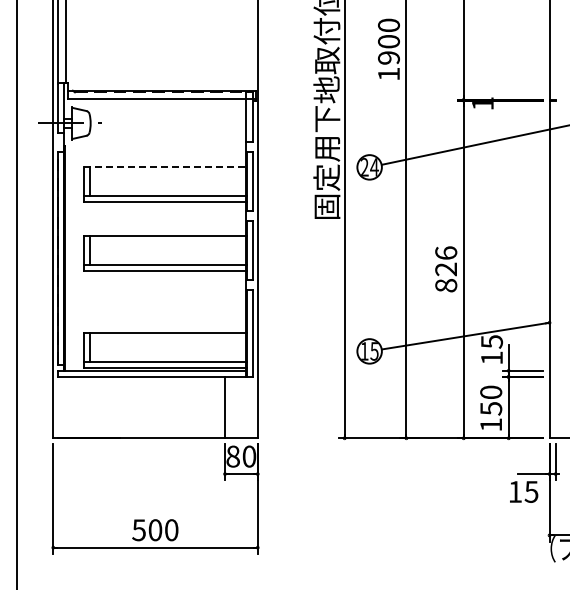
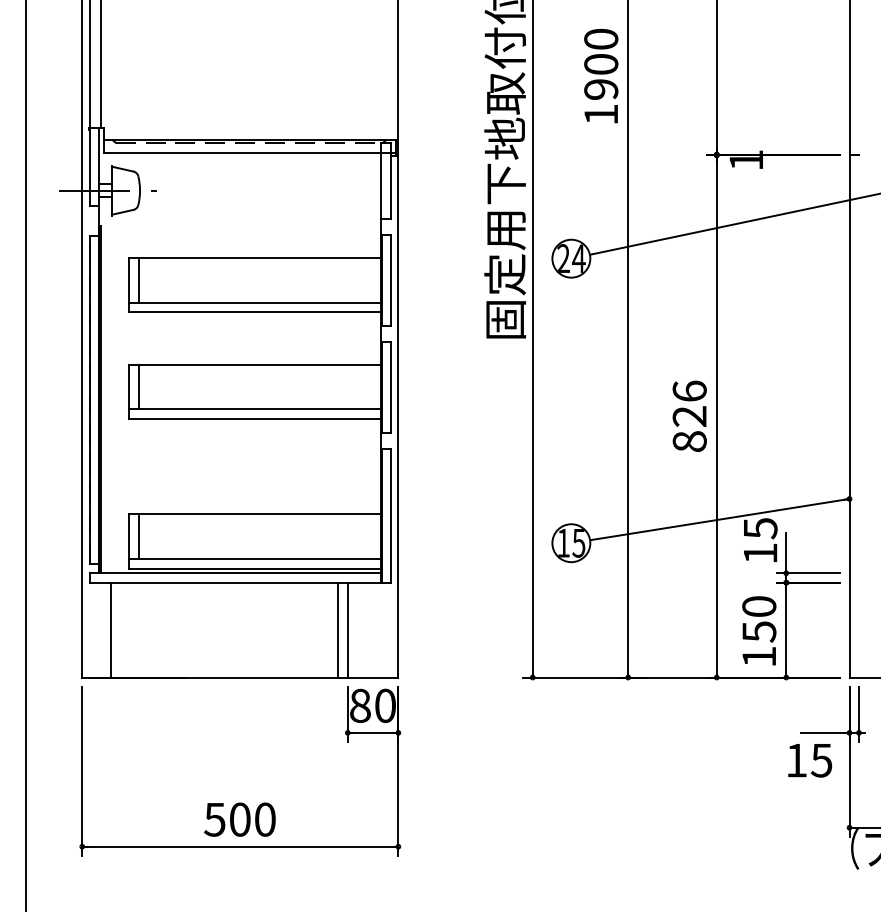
line: (165, 166) -> (255, 257), dashed -> solid
line: (71, 407) -> (110, 629), added
line: (218, 407) -> (337, 629), added

